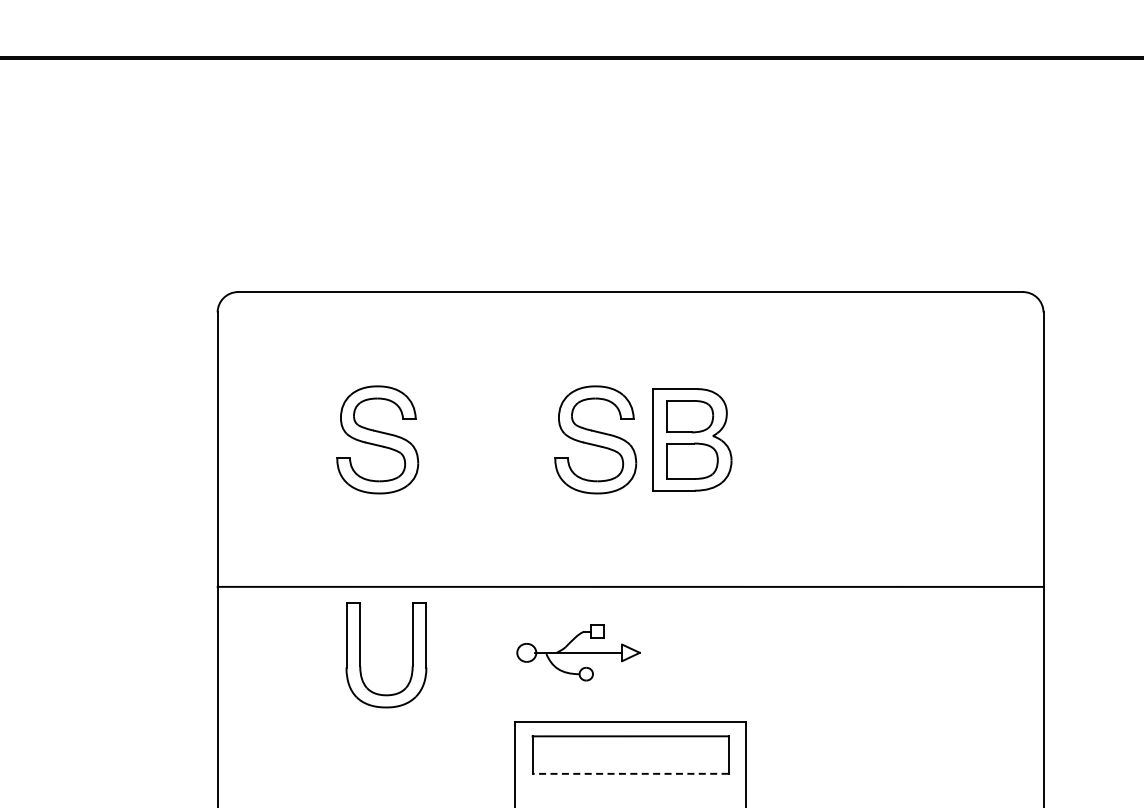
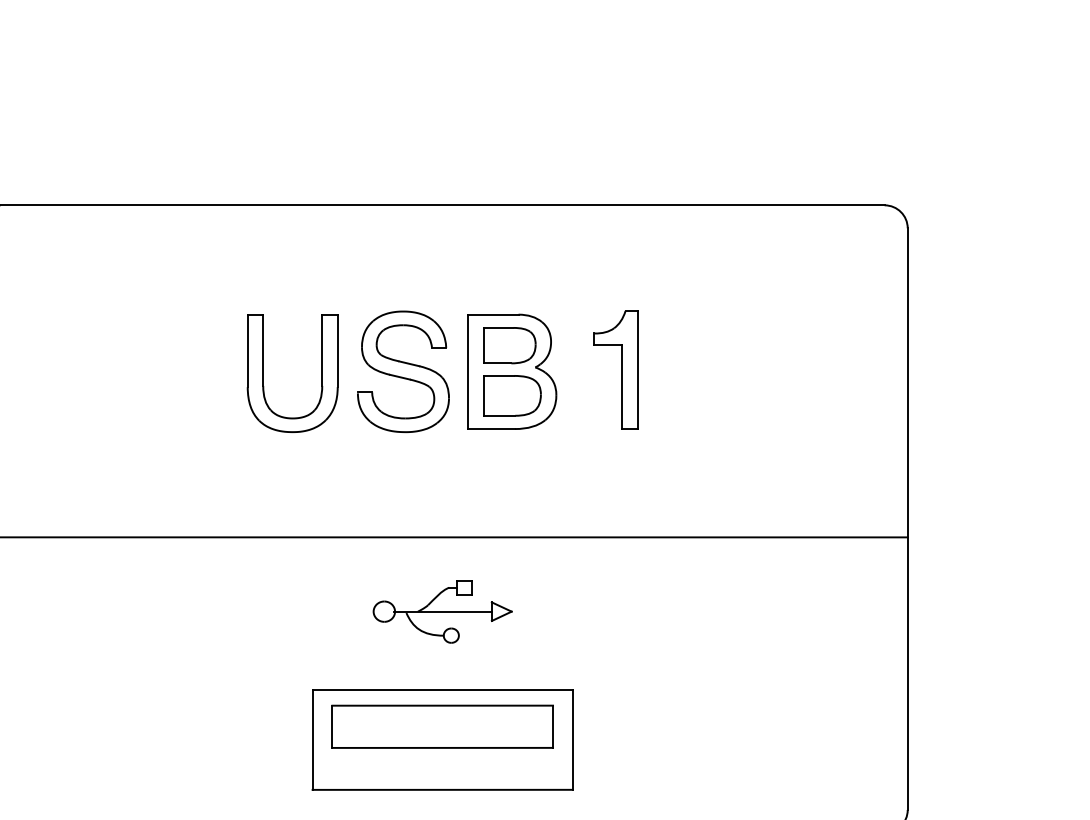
part: (784, 438) -> (616, 370), added
part: (377, 439) -> (157, 371), removed
part: (578, 652) -> (442, 611), moved
part: (360, 655) -> (263, 373), moved
line: (630, 773) -> (442, 747), dashed -> solid

